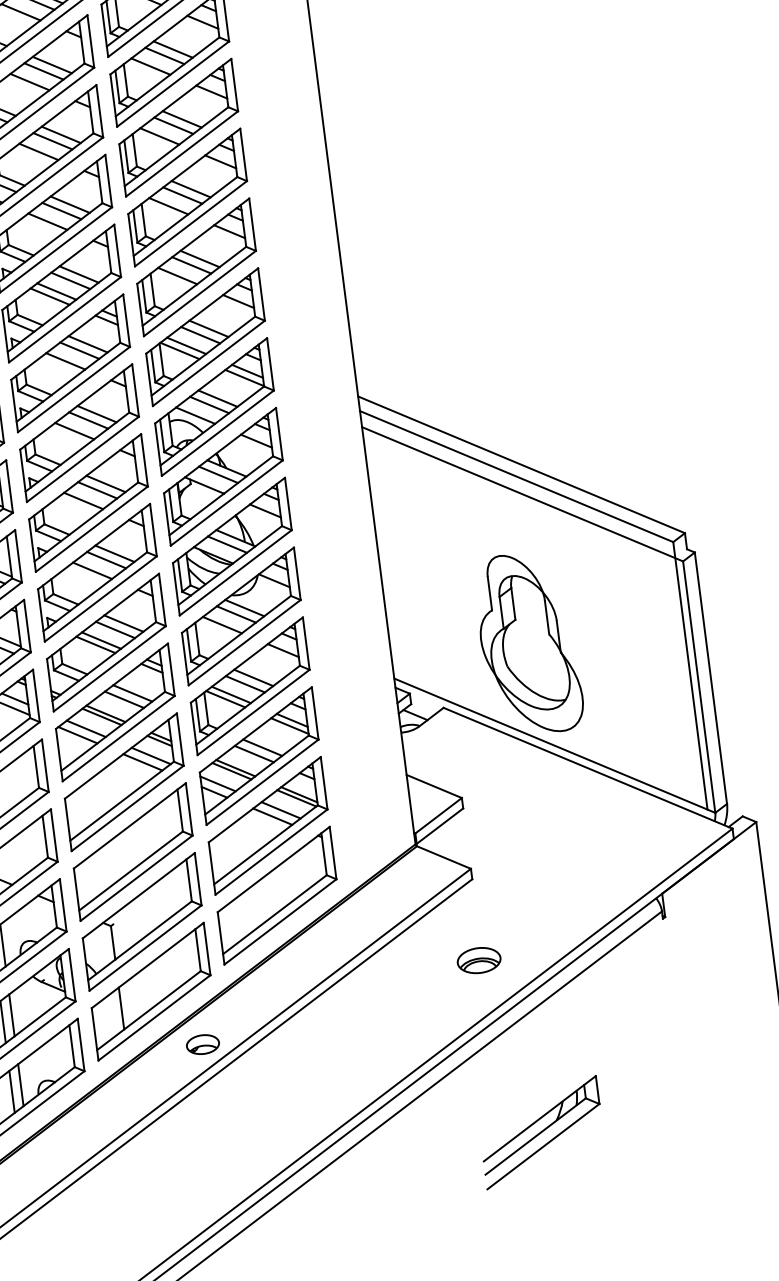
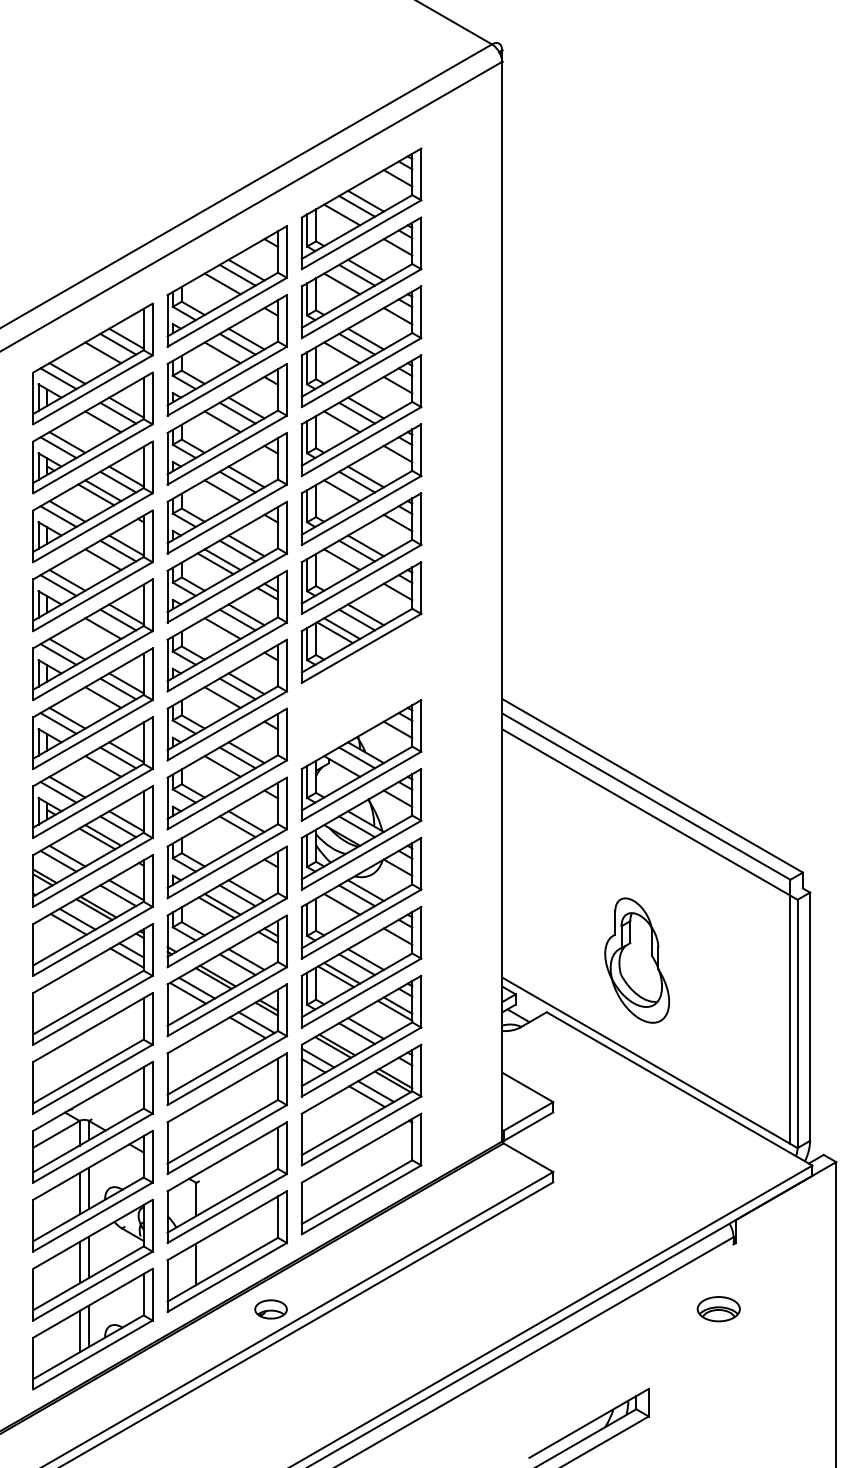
part: (214, 407) -> (361, 691), removed
line: (92, 570) -> (222, 835), removed
part: (527, 643) -> (636, 960), size x0.7
part: (478, 960) -> (718, 1309), moved

